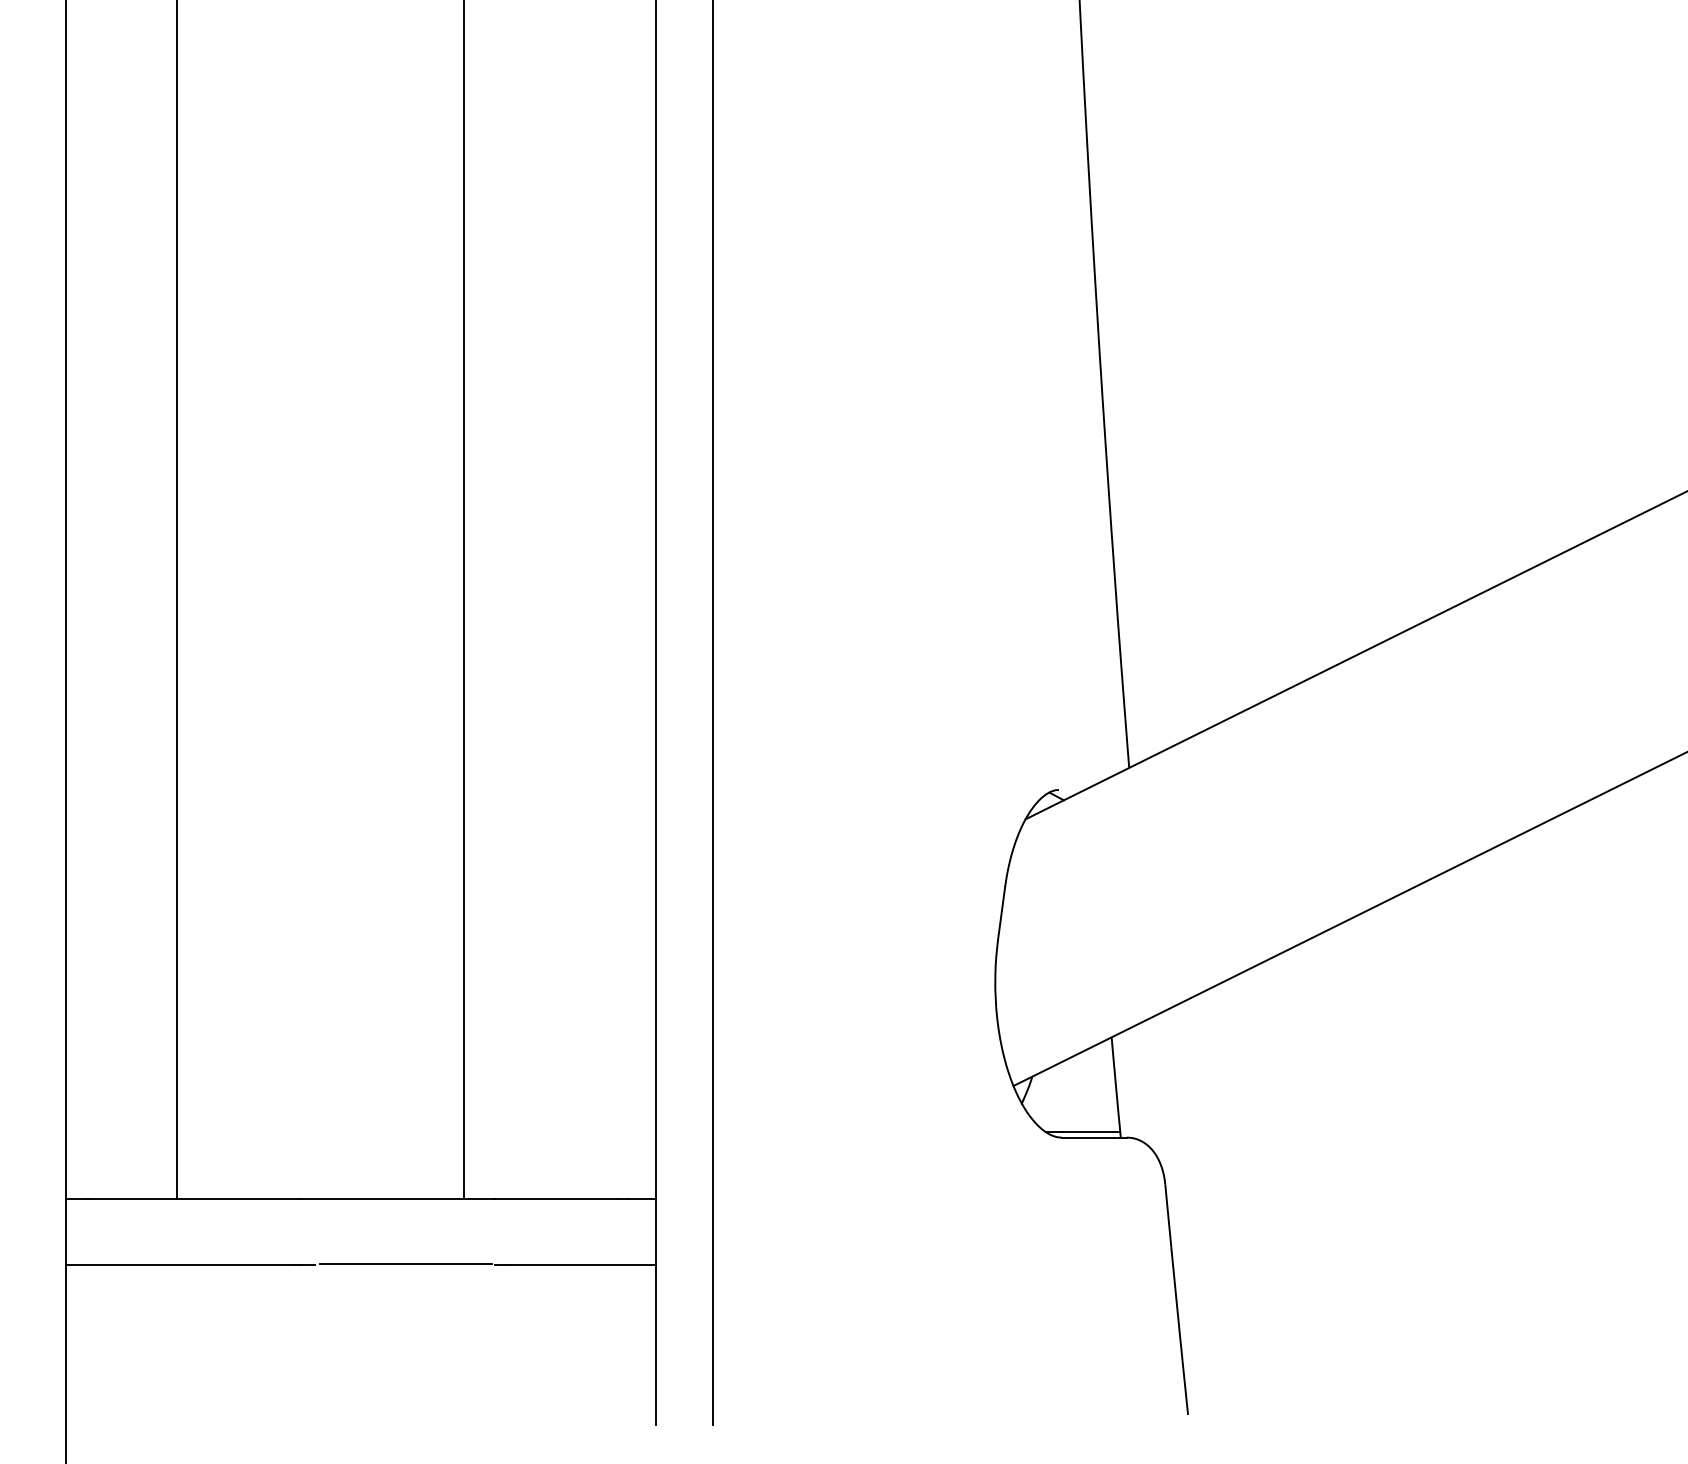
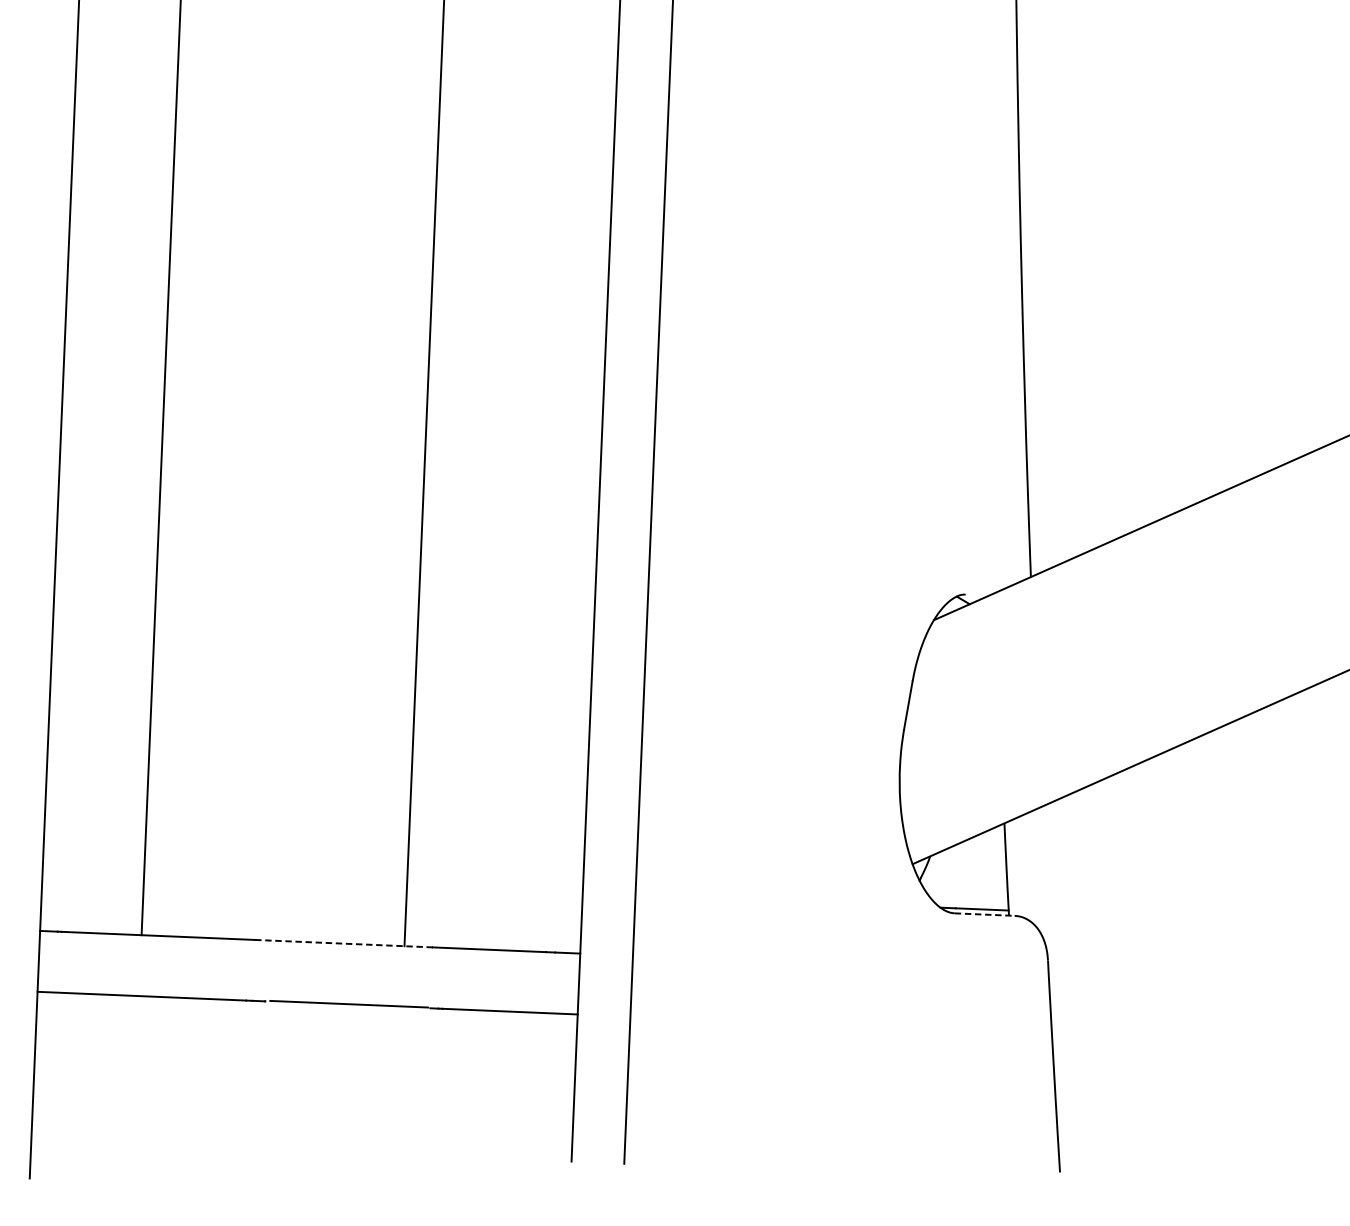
line: (1094, 1137) -> (984, 914), solid -> dashed
line: (397, 1198) -> (343, 943), solid -> dashed

